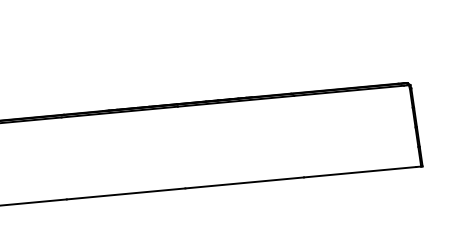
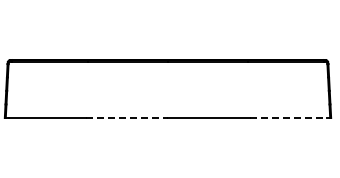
line: (360, 171) -> (288, 117), solid -> dashed
line: (126, 193) -> (127, 117), solid -> dashed

